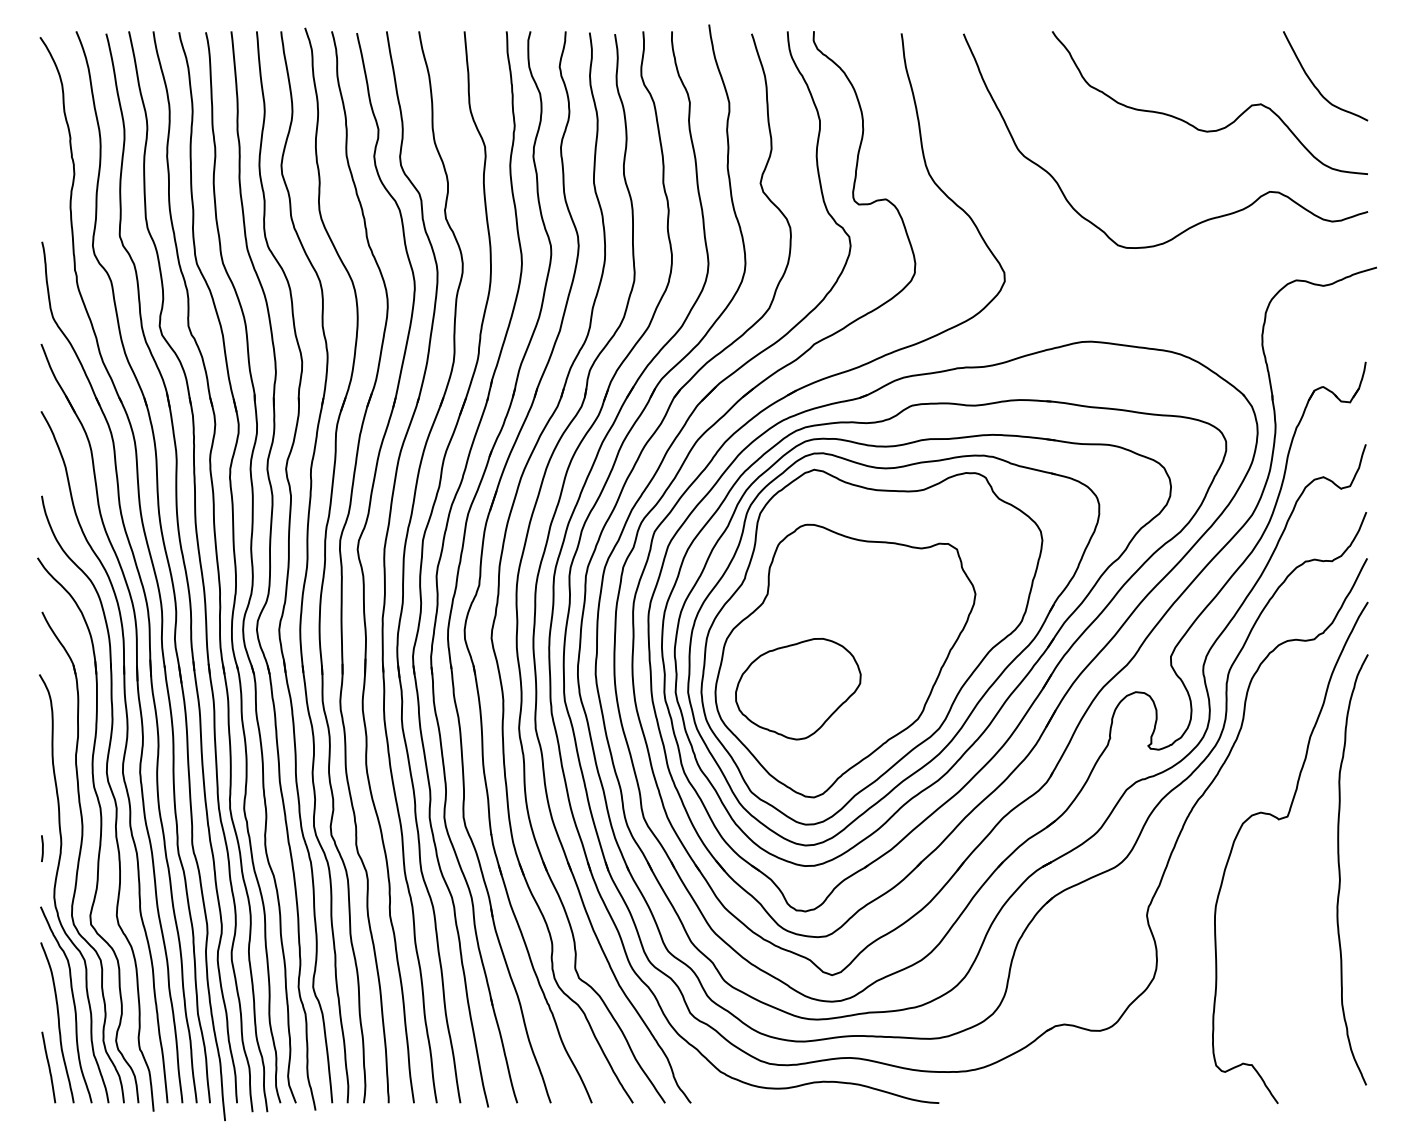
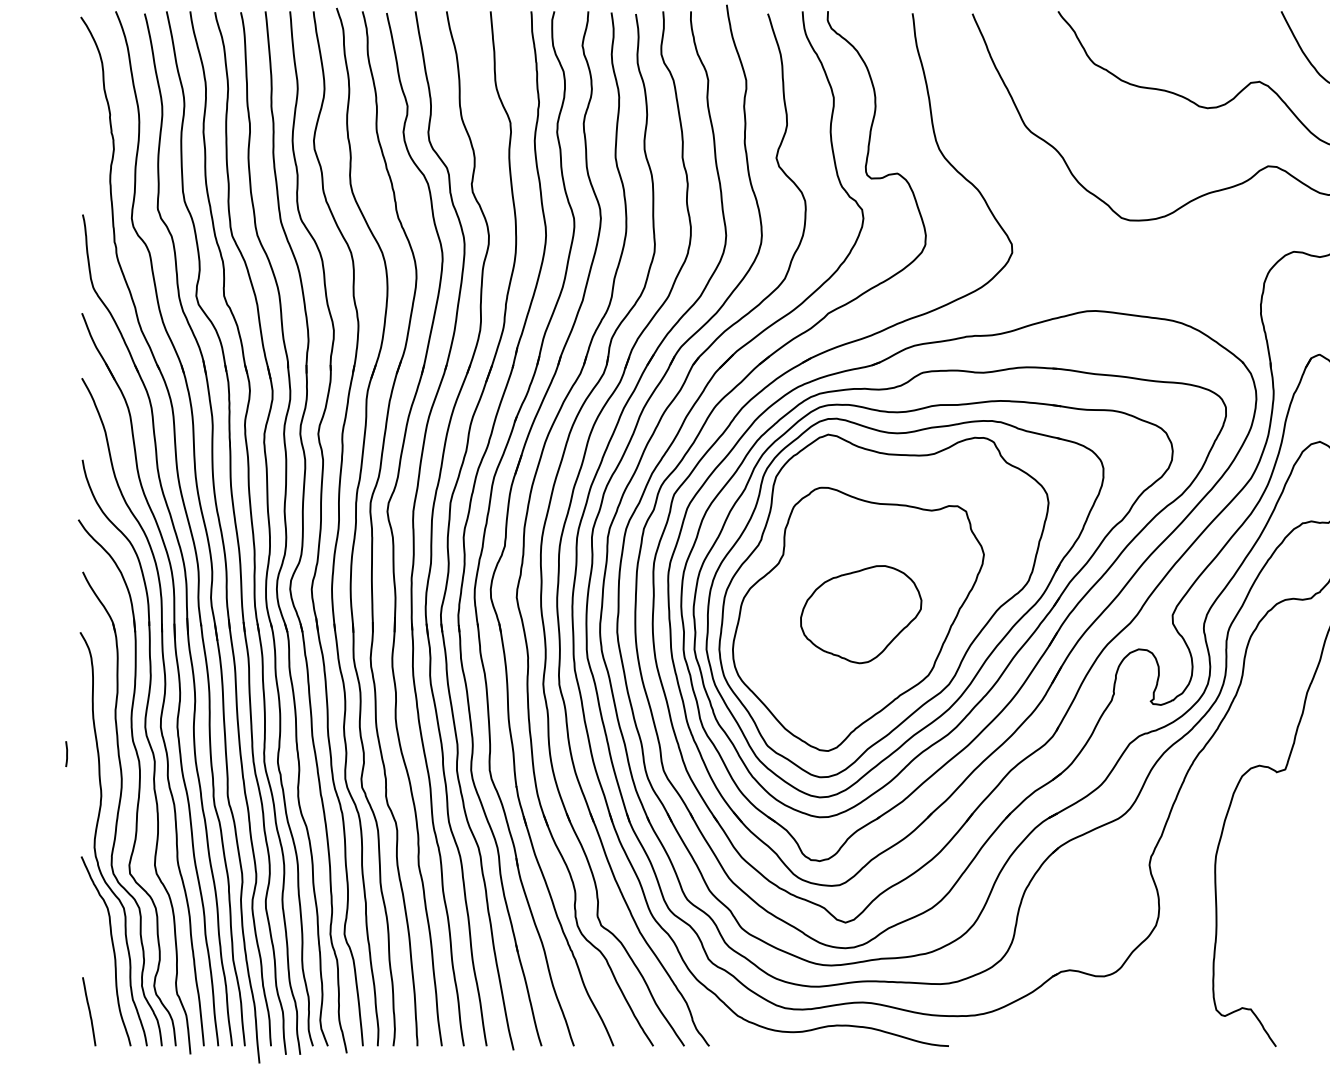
part: (798, 689) -> (861, 614), moved
line: (42, 848) -> (66, 753), moved
curve: (58, 1022) -> (98, 968), removed

